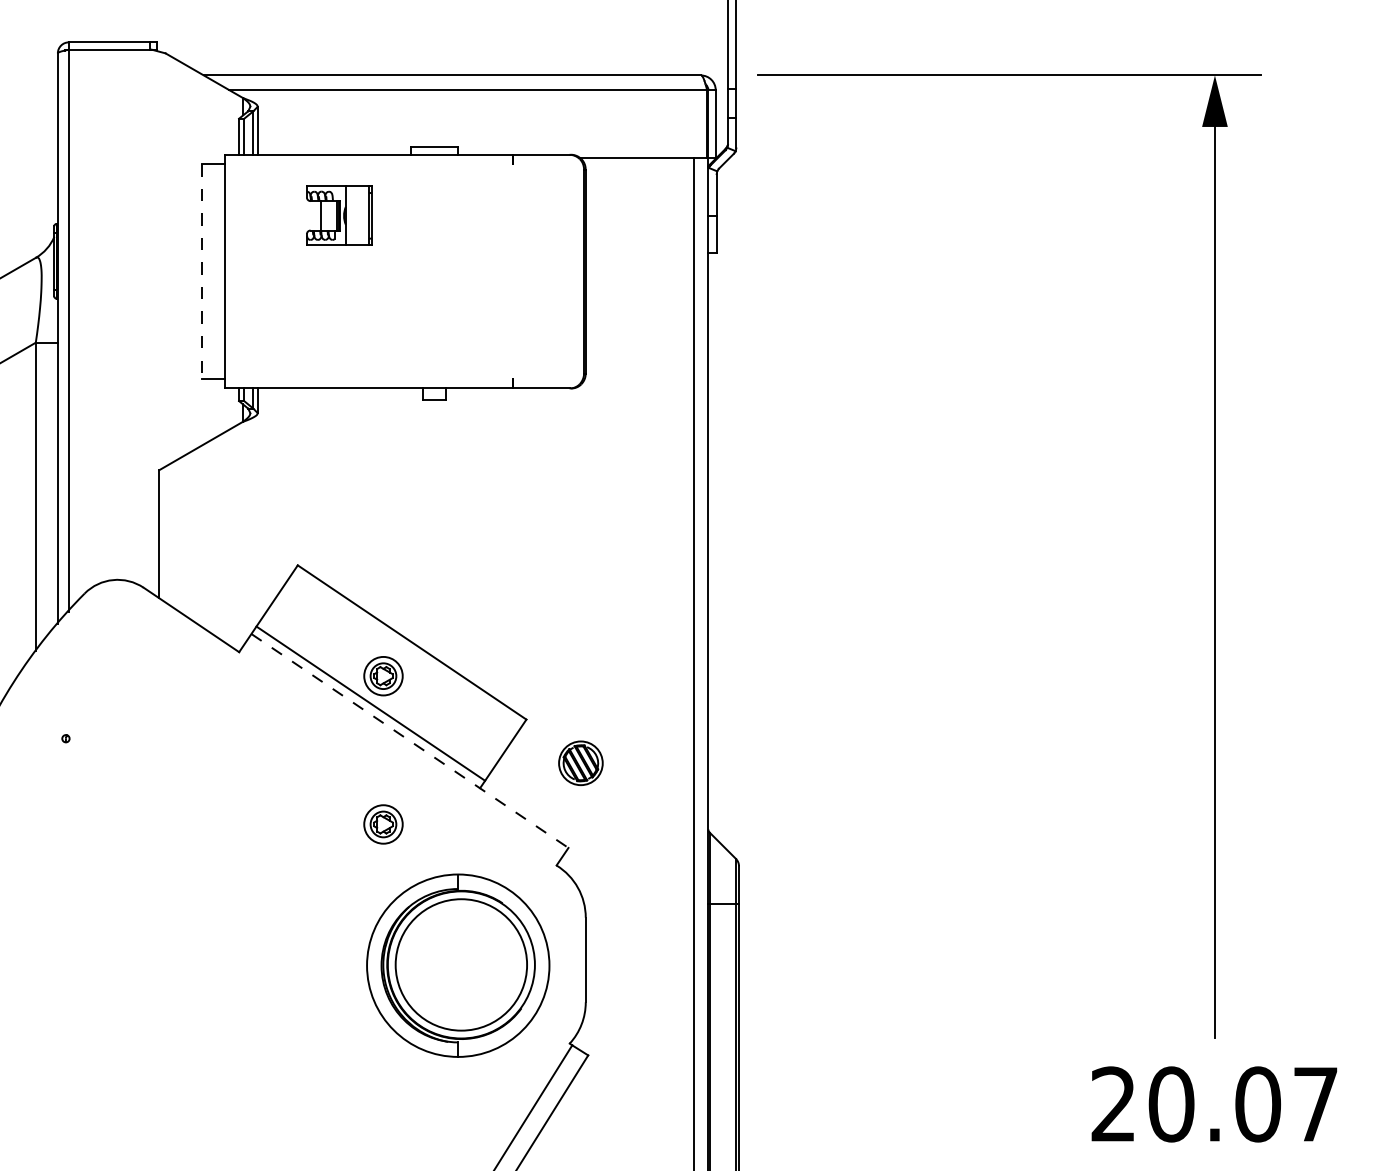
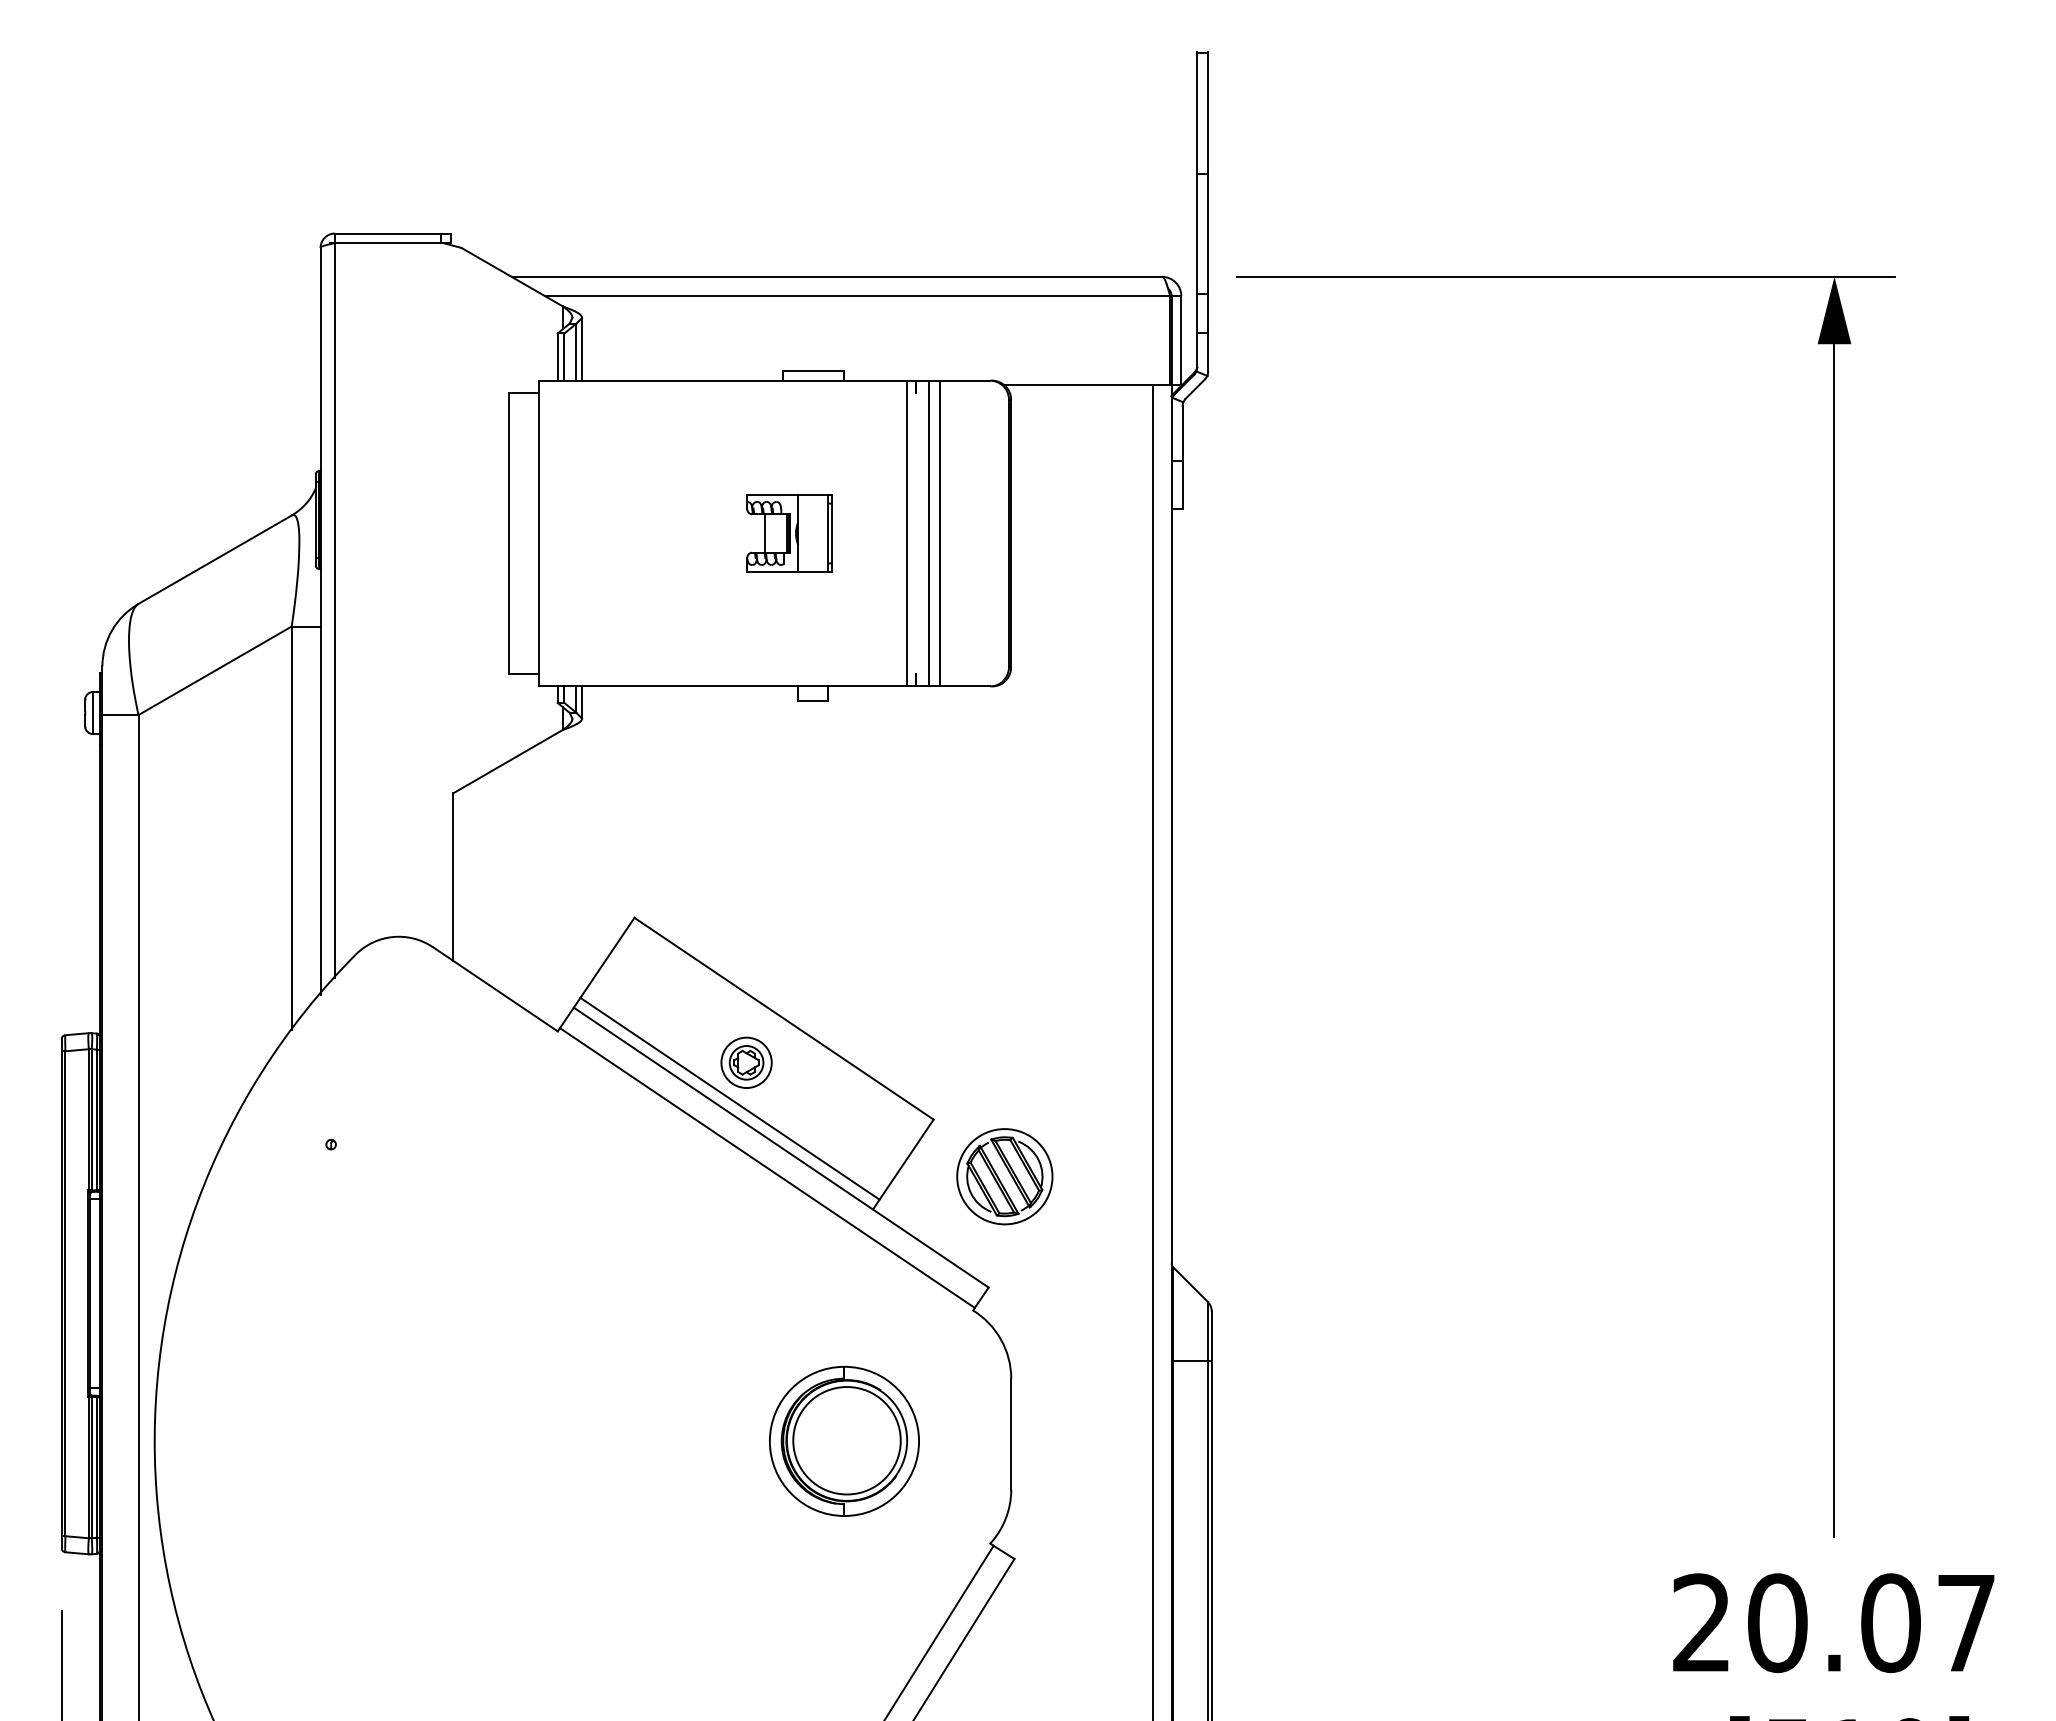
part: (339, 215) -> (789, 533), moved
line: (505, 271) -> (906, 533), added
line: (522, 271) -> (928, 533), added
line: (531, 271) -> (940, 533), added
line: (201, 272) -> (508, 534), dashed -> solid
line: (410, 740) -> (781, 1147), dashed -> solid
line: (399, 756) -> (767, 1167), added
part: (580, 763) -> (1004, 1176), size x1.67
part: (383, 824) -> (746, 1256), removed
part: (458, 964) -> (844, 1440), size x0.62

